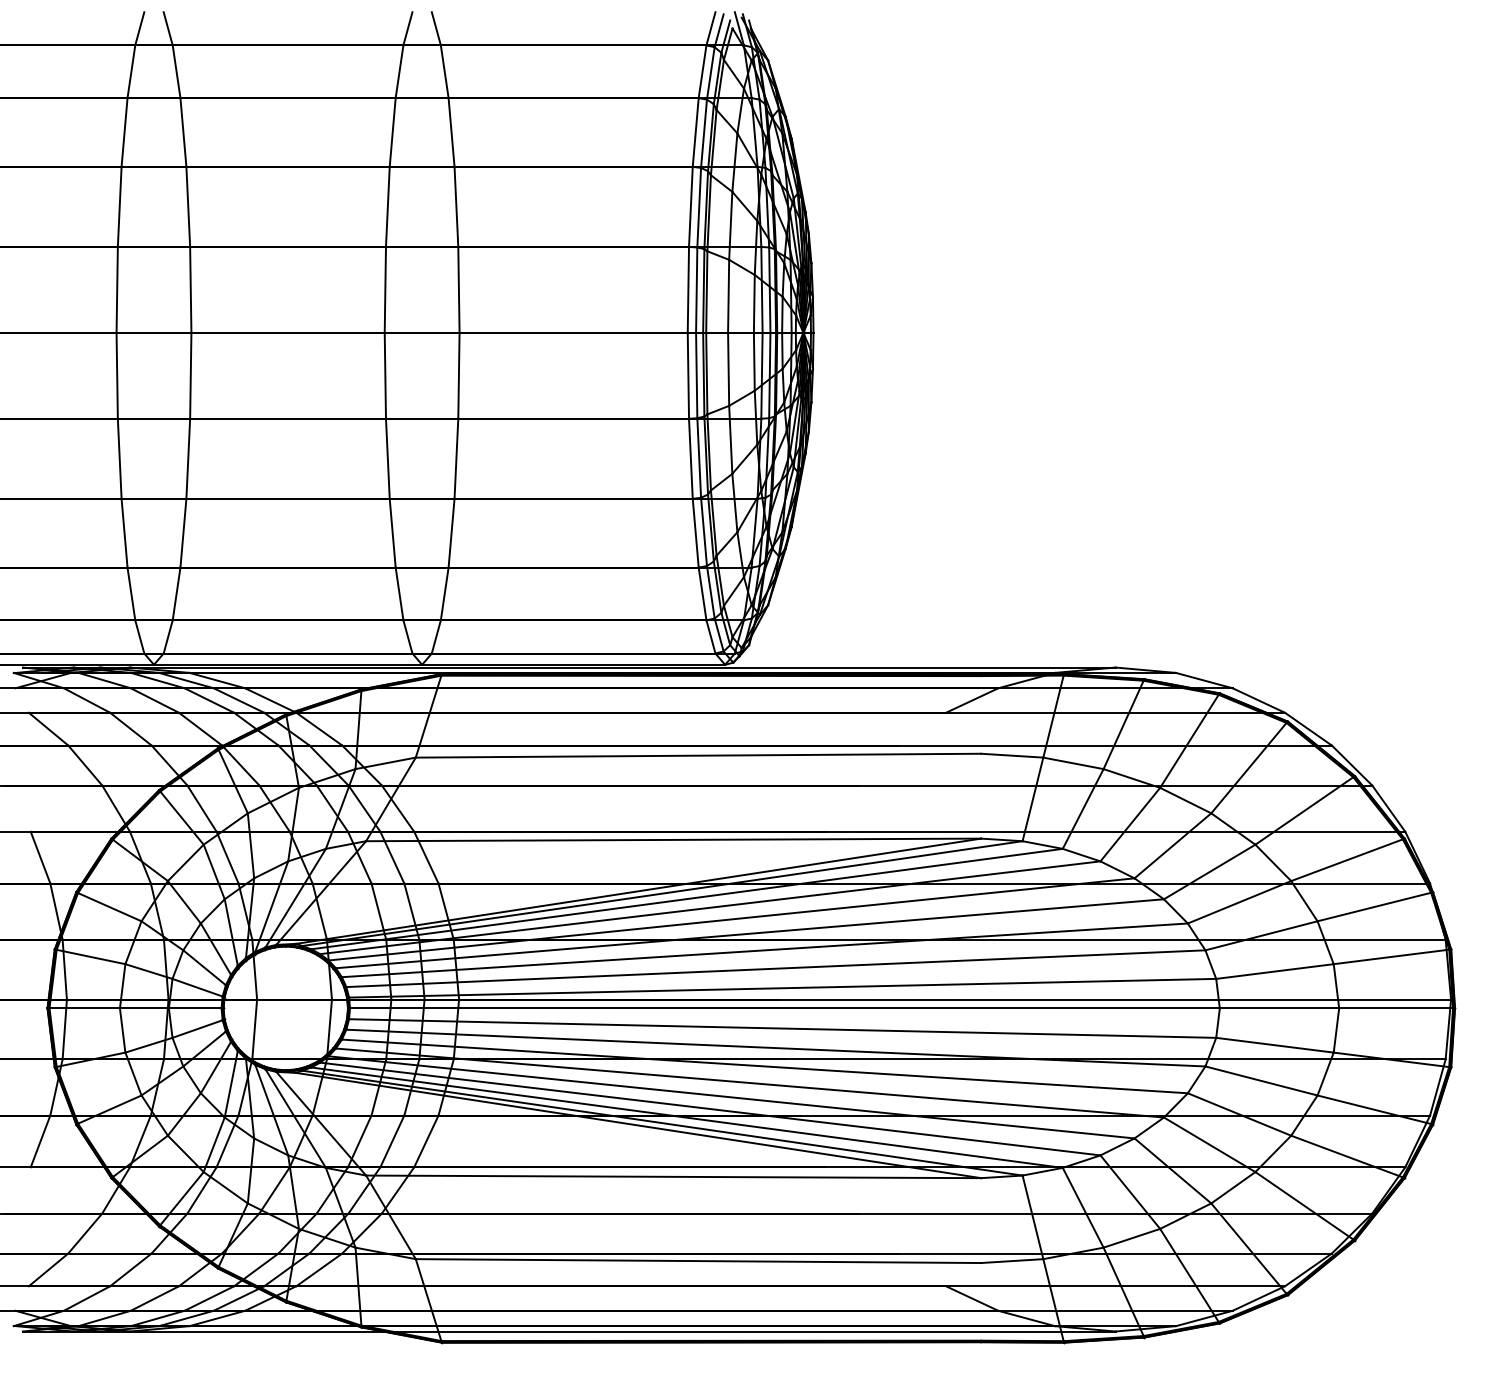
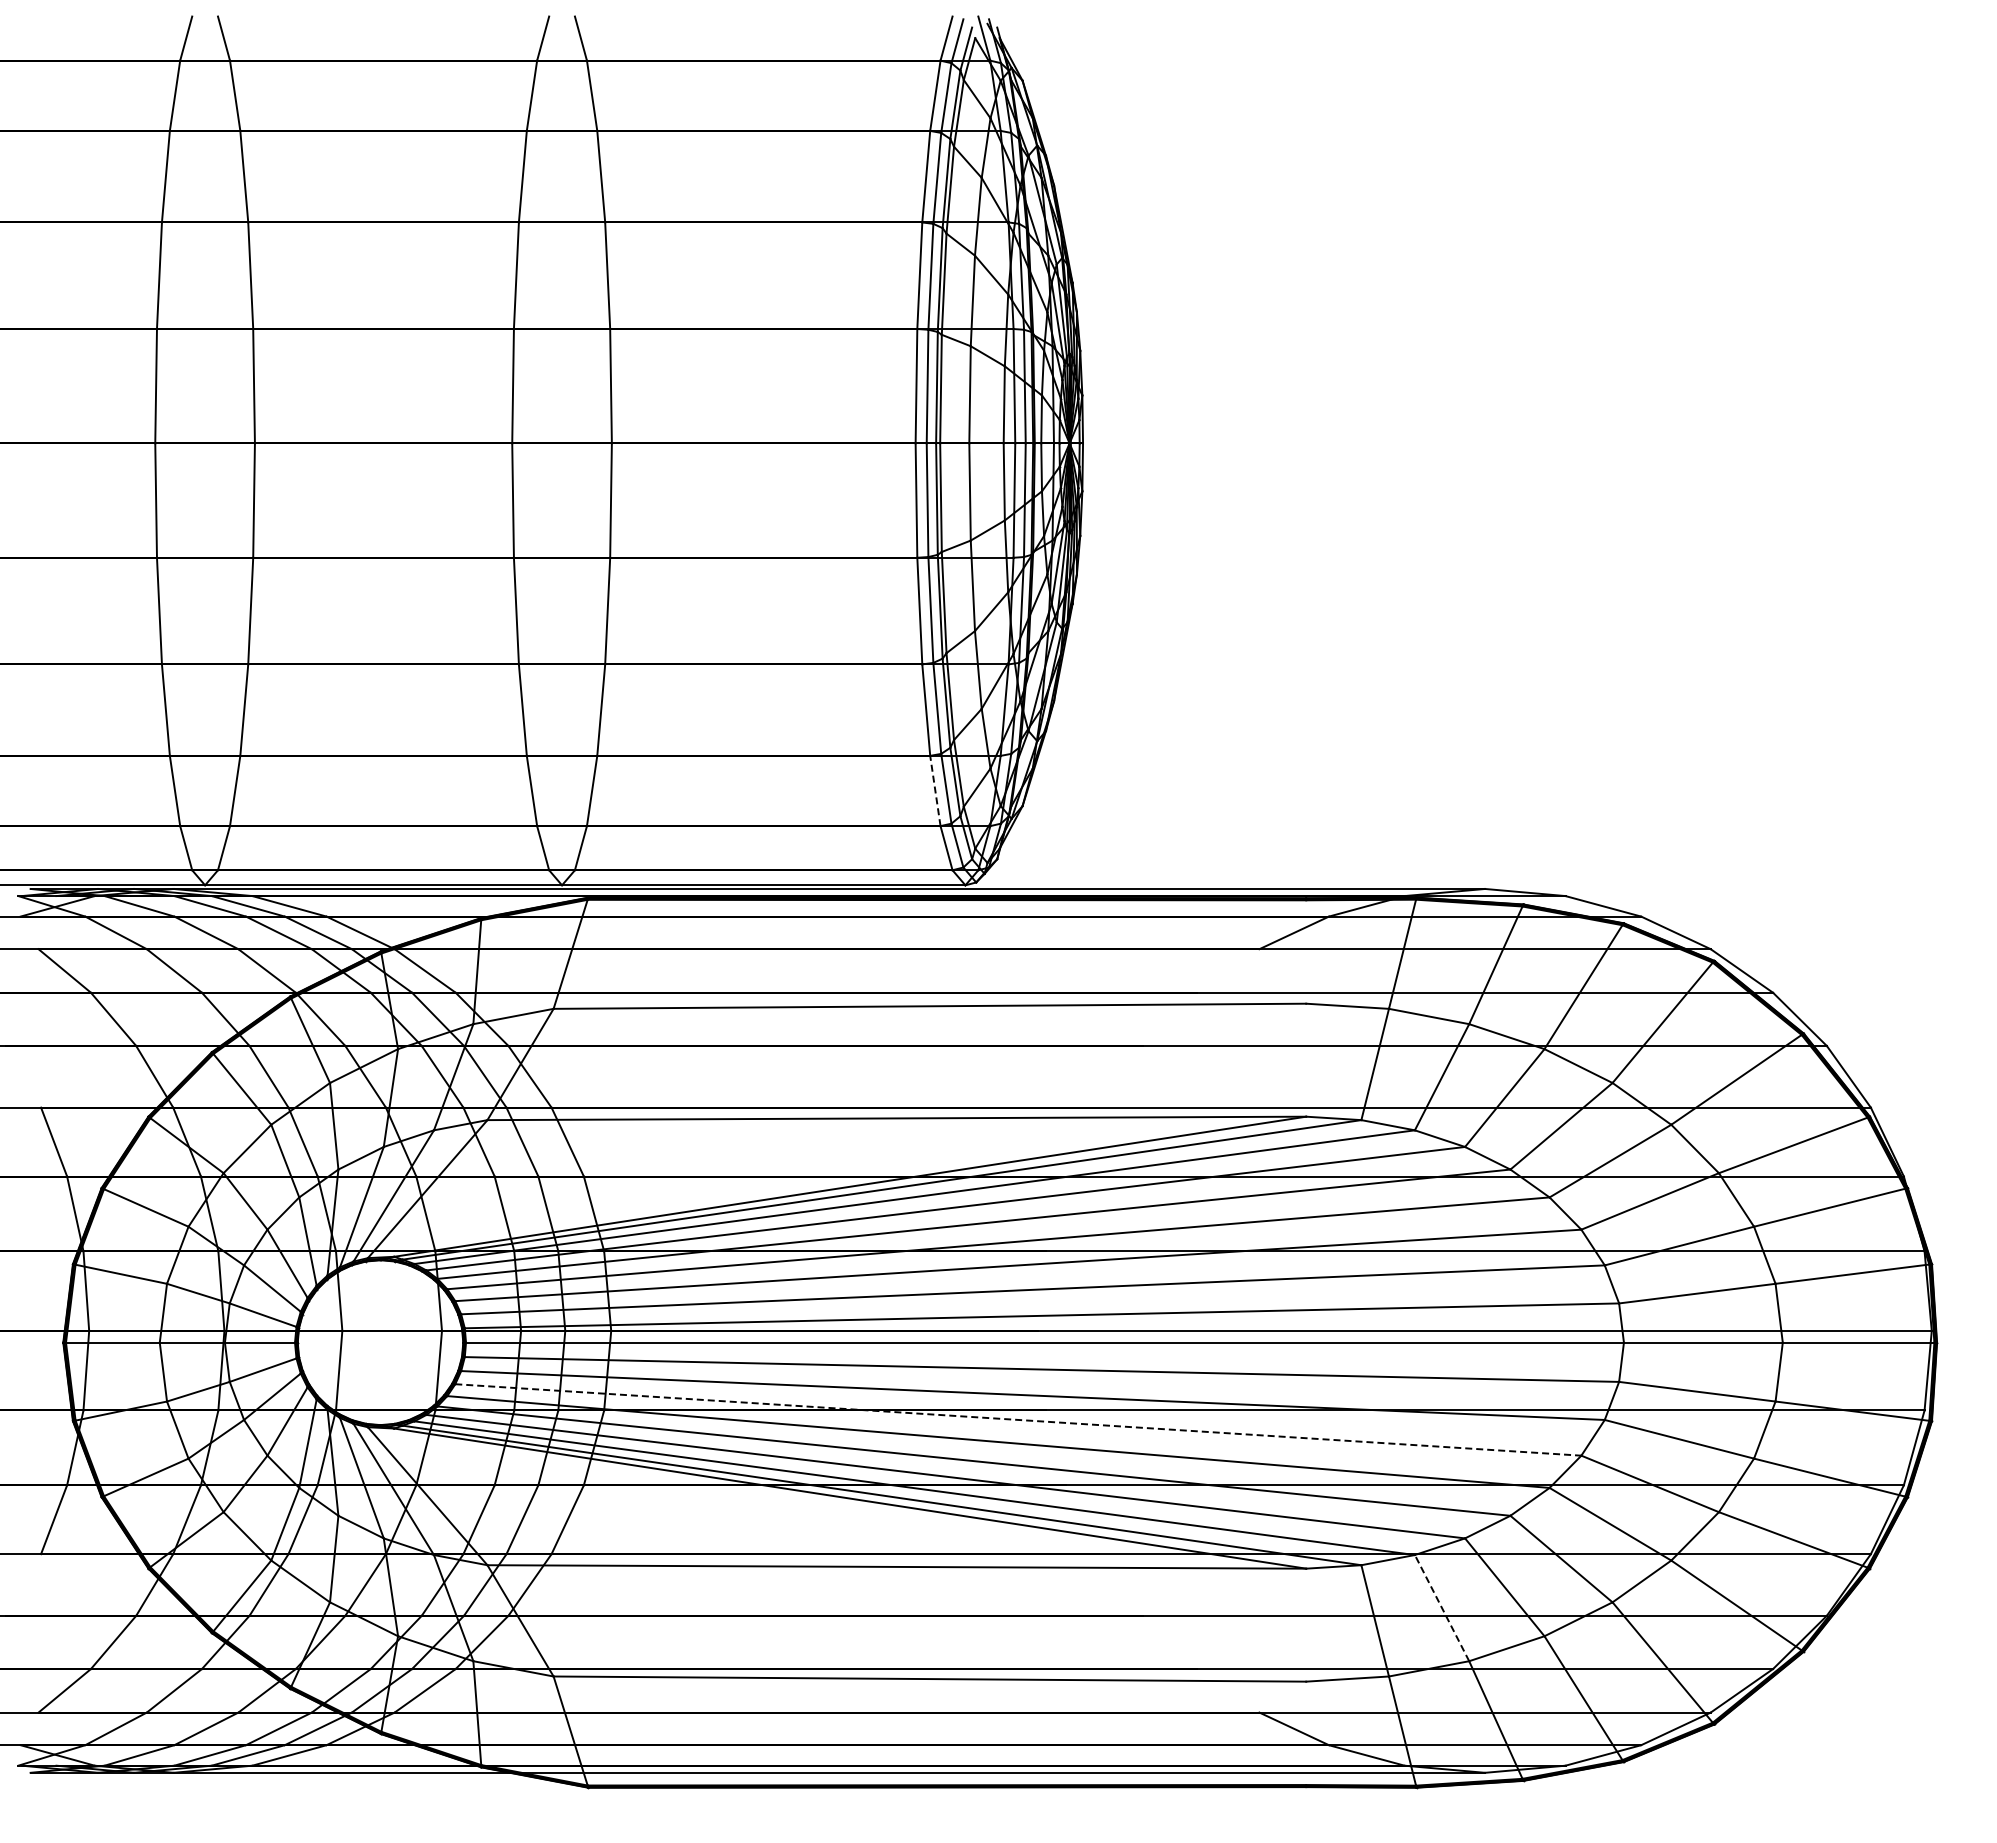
line: (702, 593) -> (935, 790), solid -> dashed
line: (765, 1066) -> (1018, 1419), solid -> dashed
line: (1083, 1208) -> (1442, 1608), solid -> dashed

